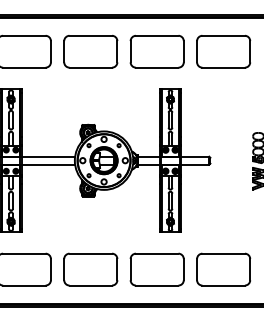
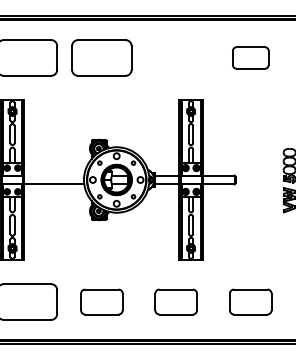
part: (156, 51) -> (175, 57), removed
part: (223, 51) -> (250, 57), size x0.6
line: (48, 156) -> (54, 175), removed
part: (90, 269) -> (101, 301), size x0.7
part: (156, 269) -> (175, 301), size x0.7
part: (223, 269) -> (250, 301), size x0.7

